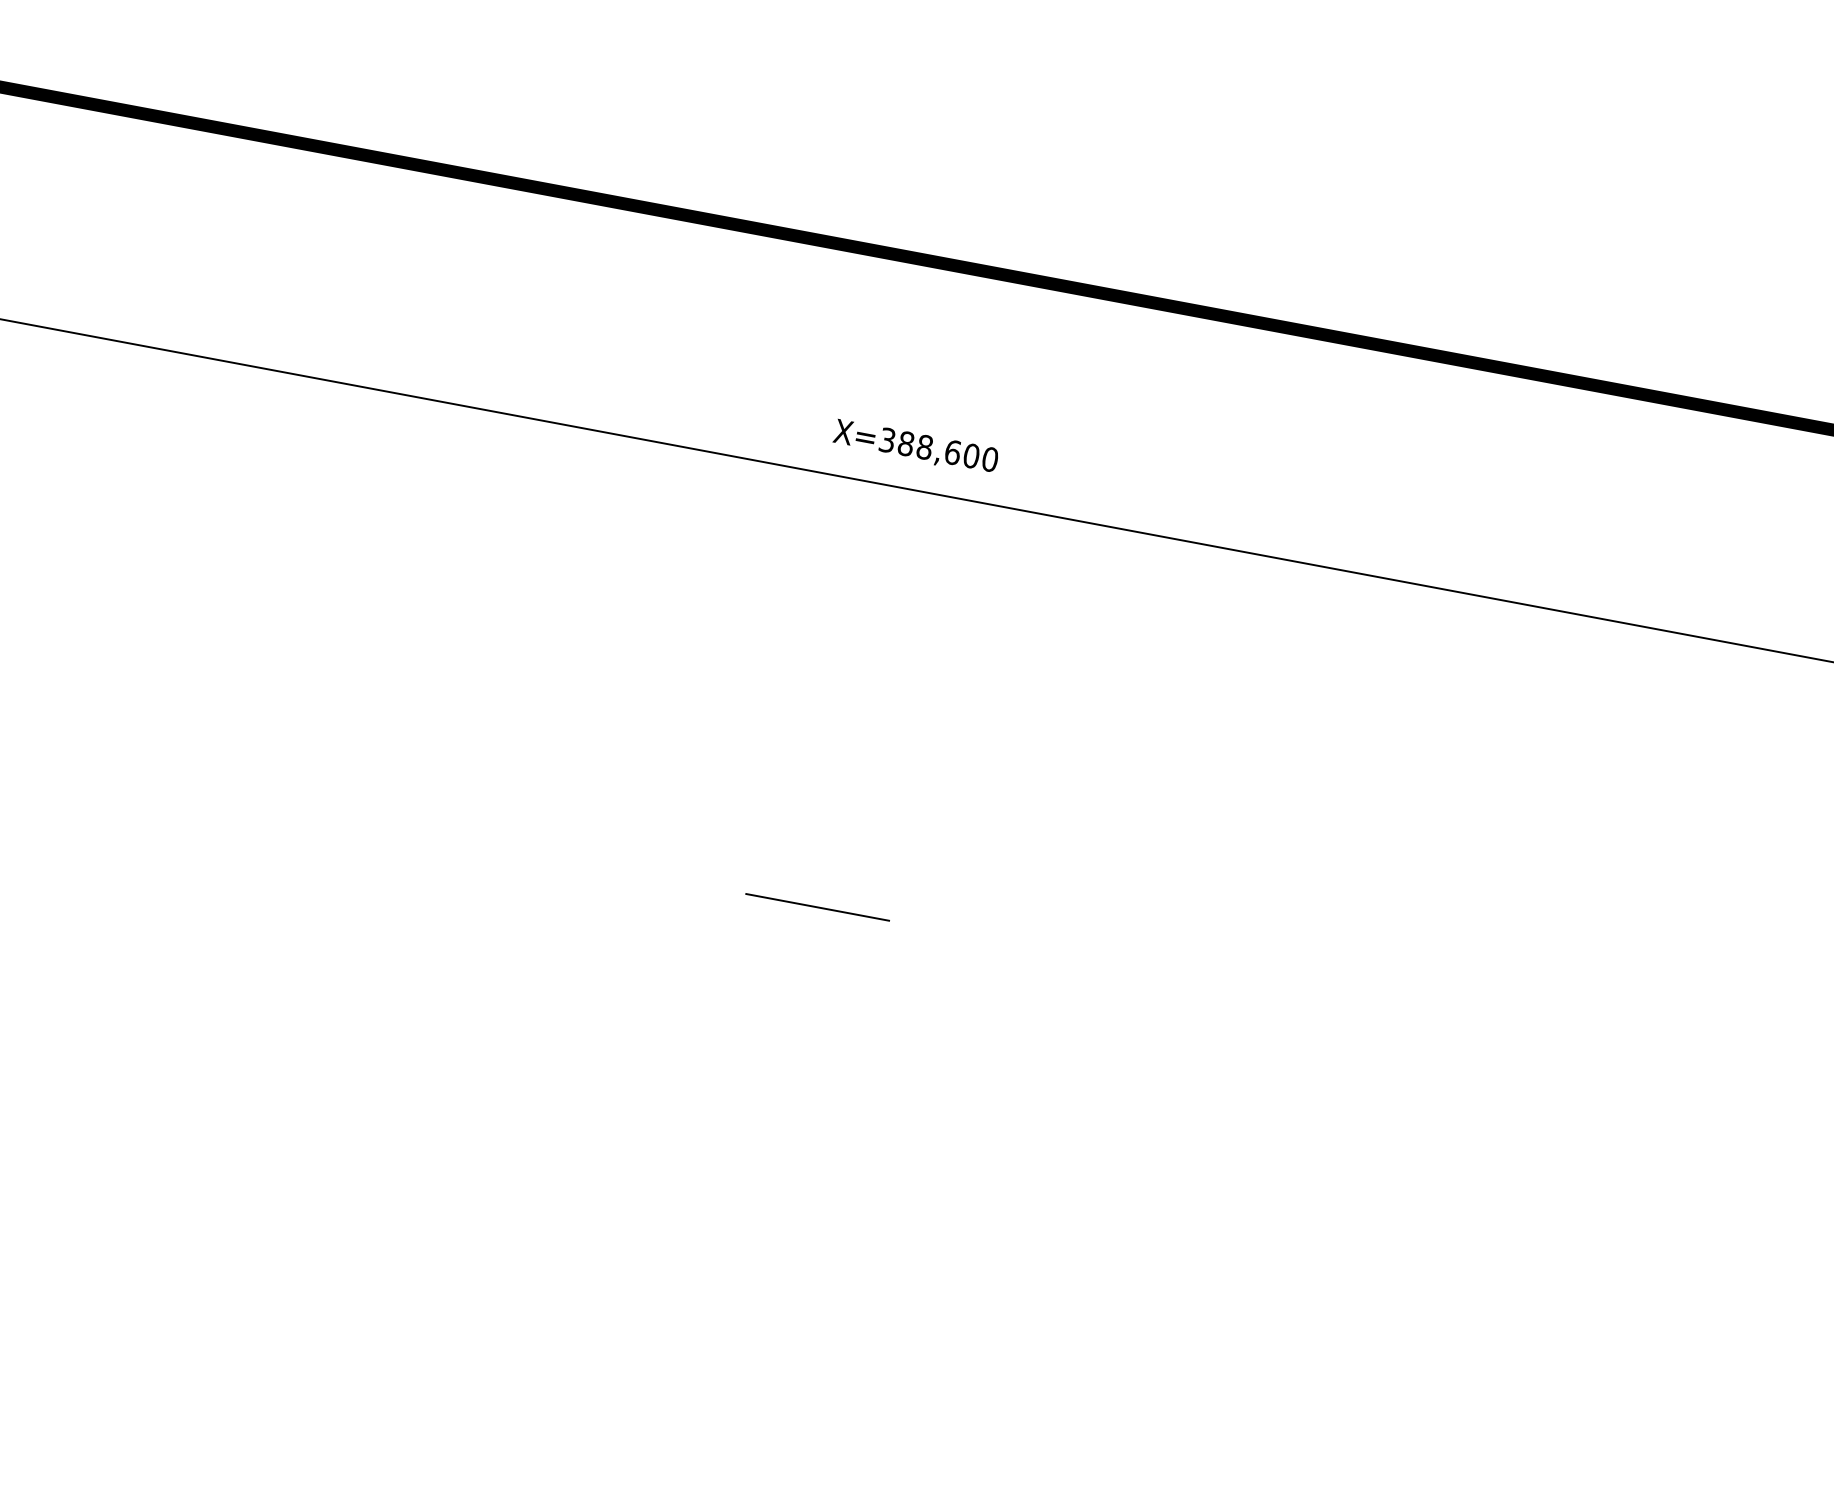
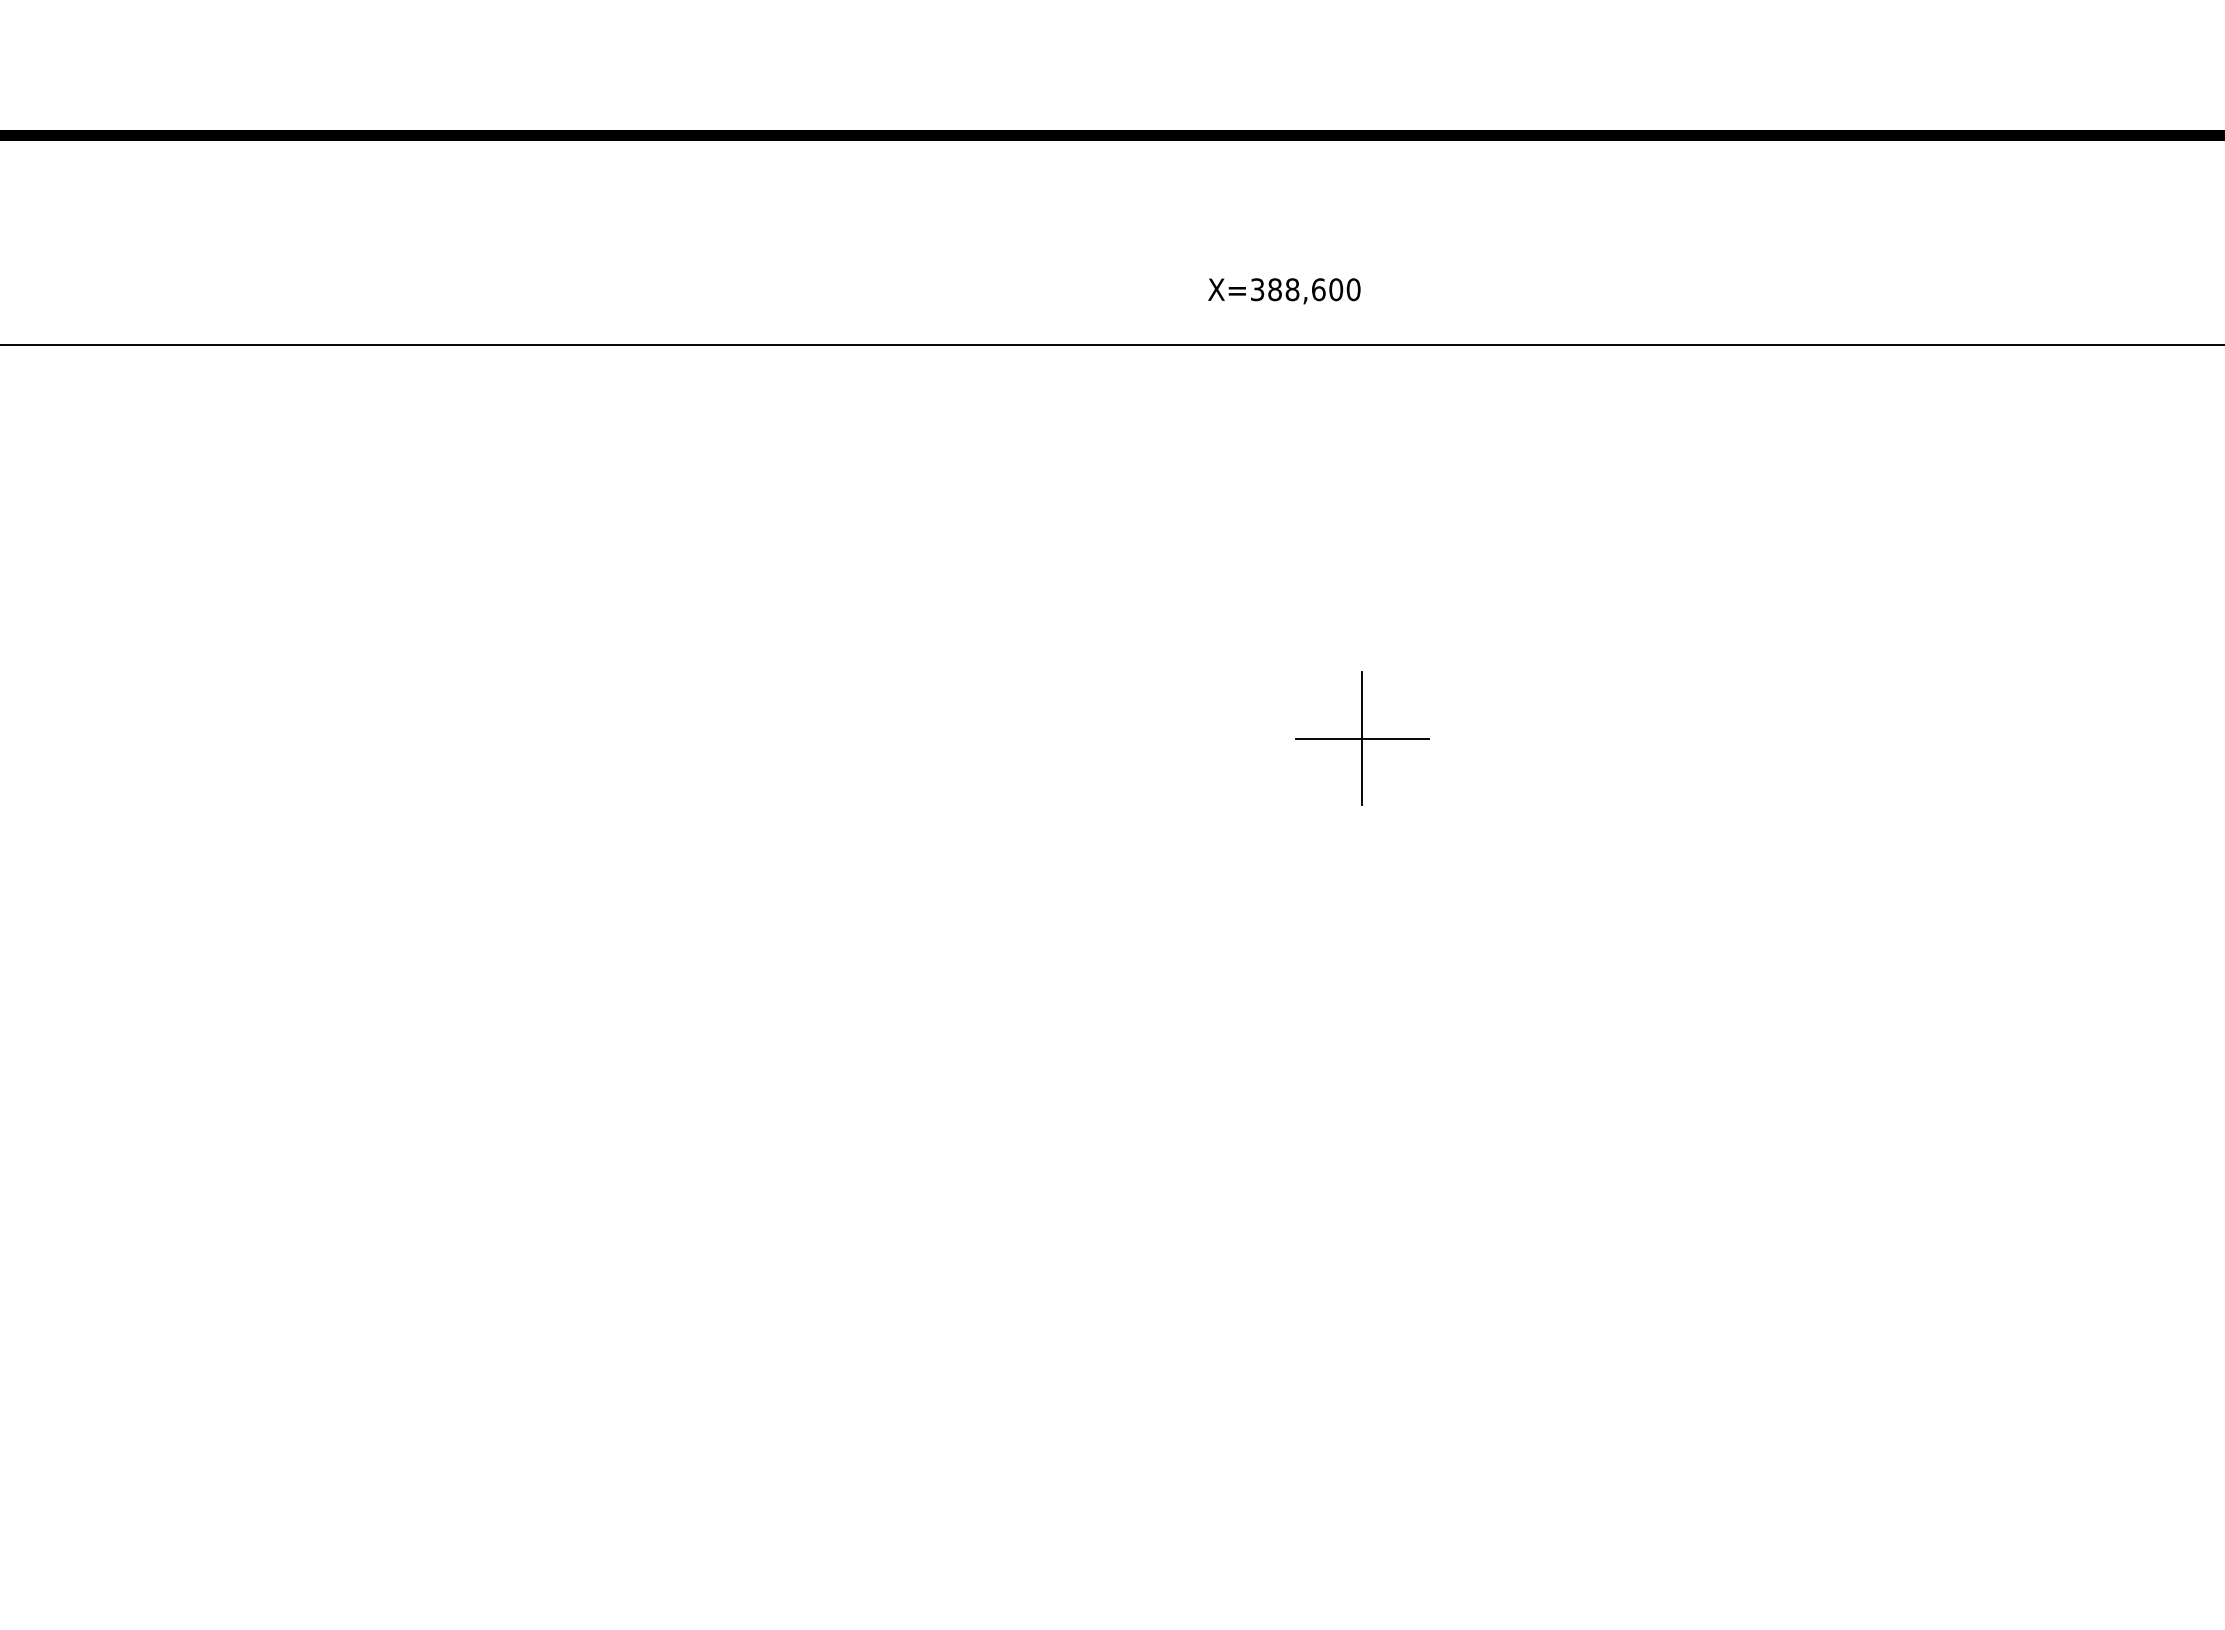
text: (915, 447) -> (1284, 291), moved
line: (817, 907) -> (1362, 738), added

